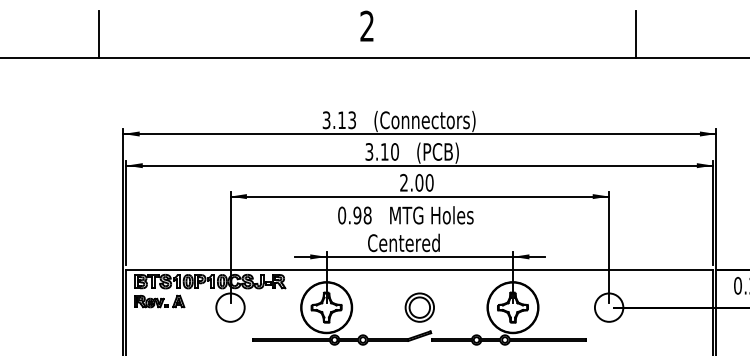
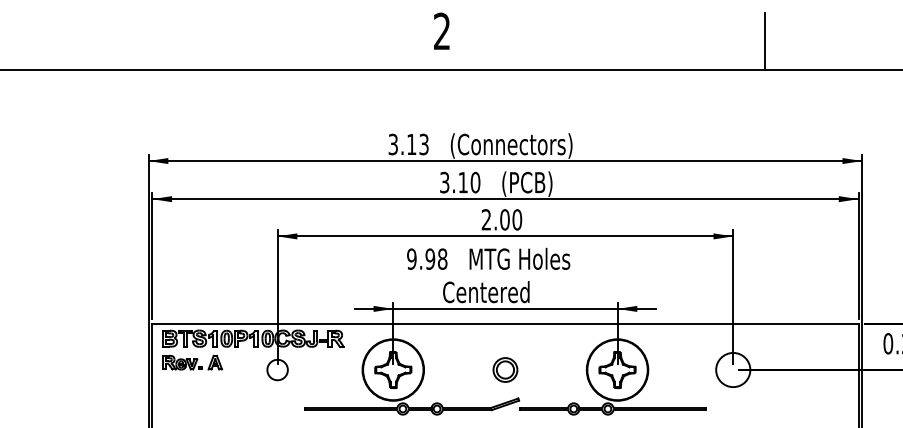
line: (99, 33) -> (119, 40), removed
text: (341, 214) -> (411, 258), 0.98 -> 9.98
circle: (230, 307) -> (277, 369), size x0.6
part: (419, 307) -> (505, 369), size x0.7

